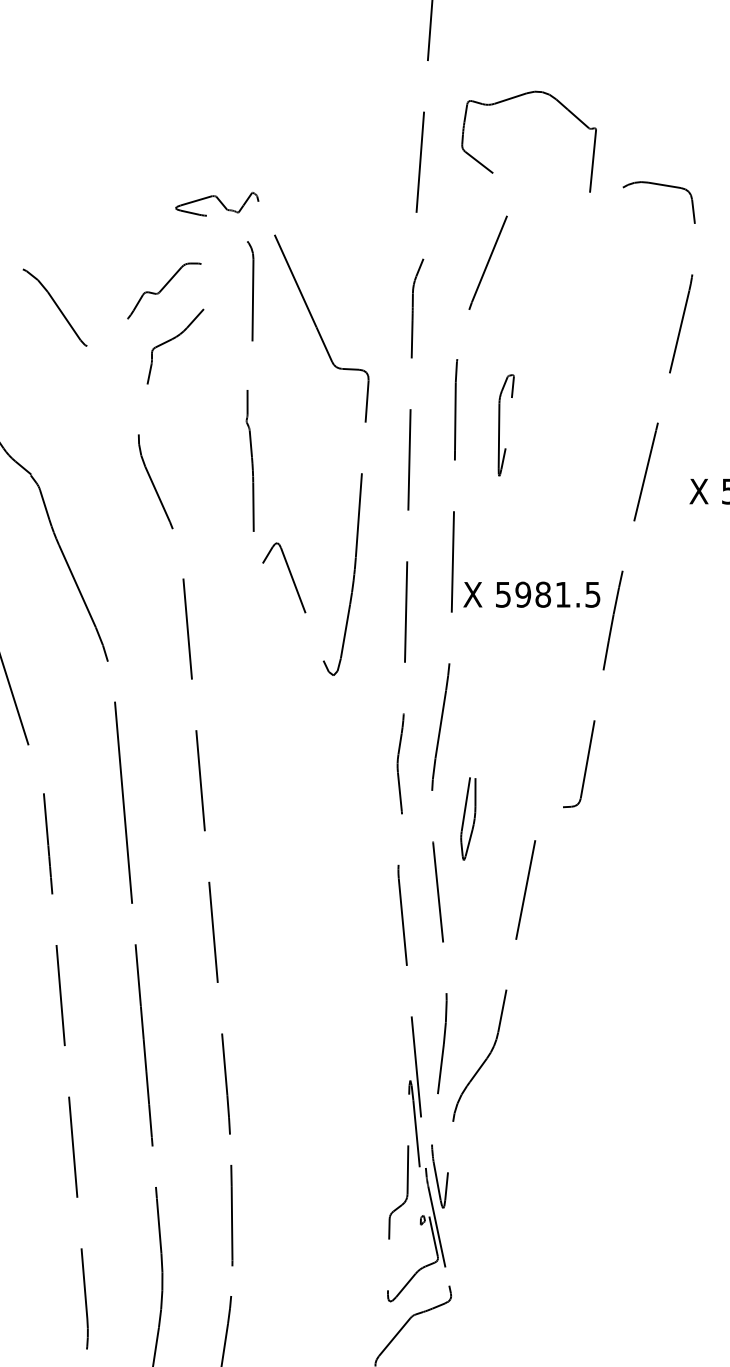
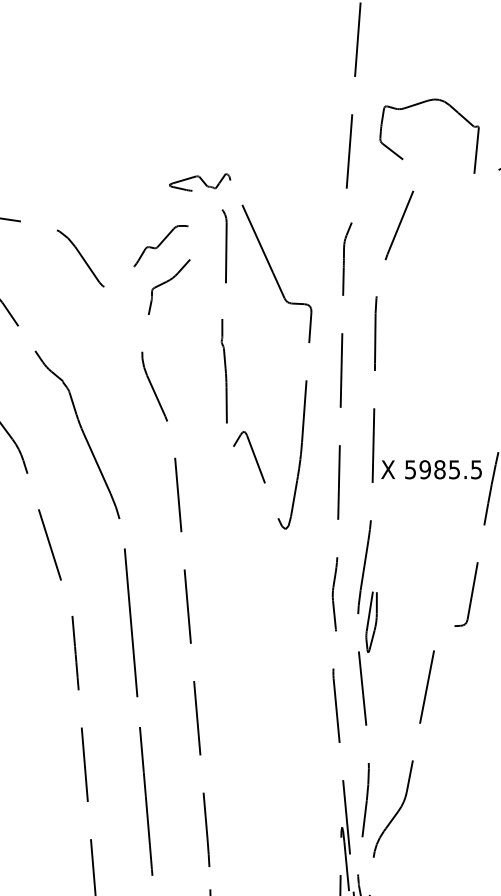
part: (505, 425) -> (412, 345), removed
text: (562, 594) -> (454, 469), 5981.5 -> 5985.5
part: (468, 818) -> (371, 621), moved

